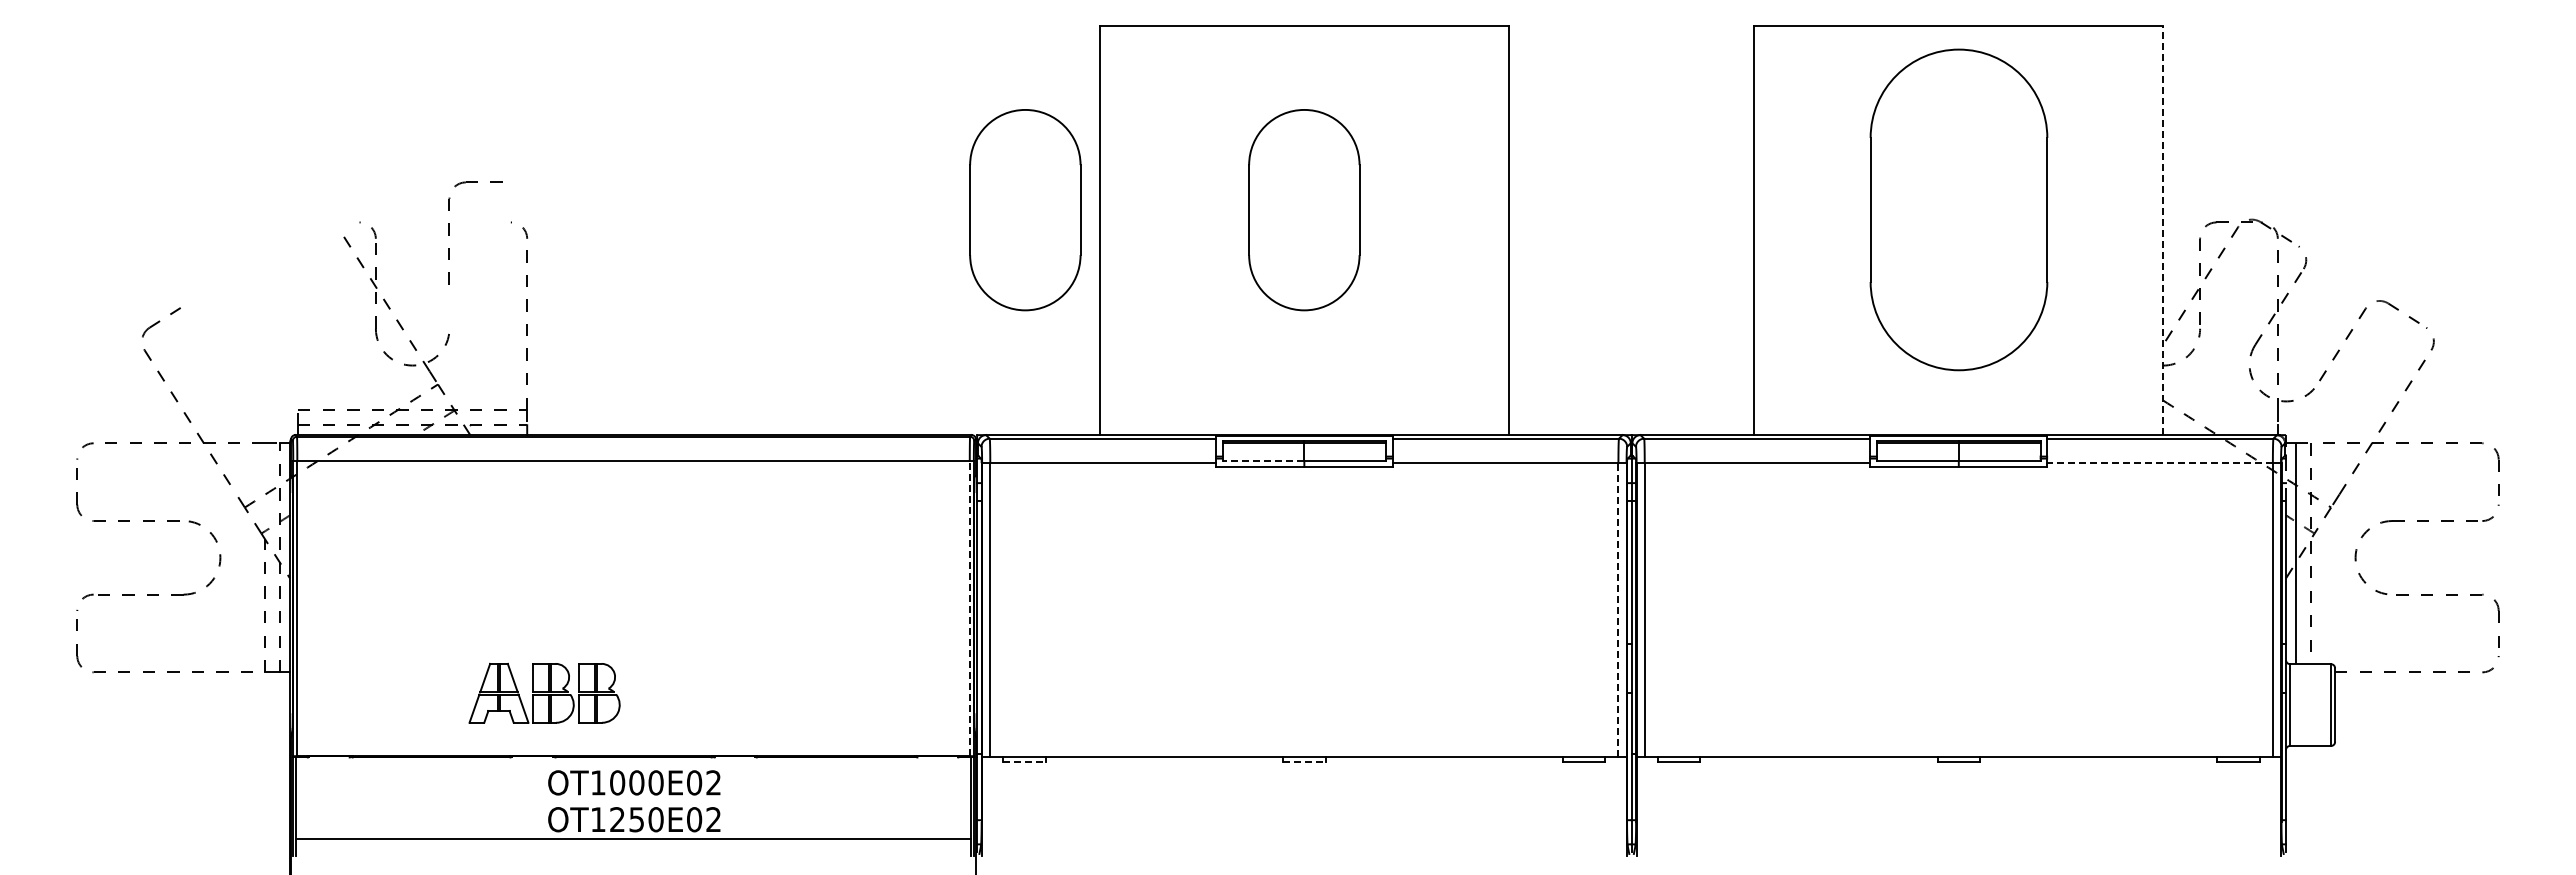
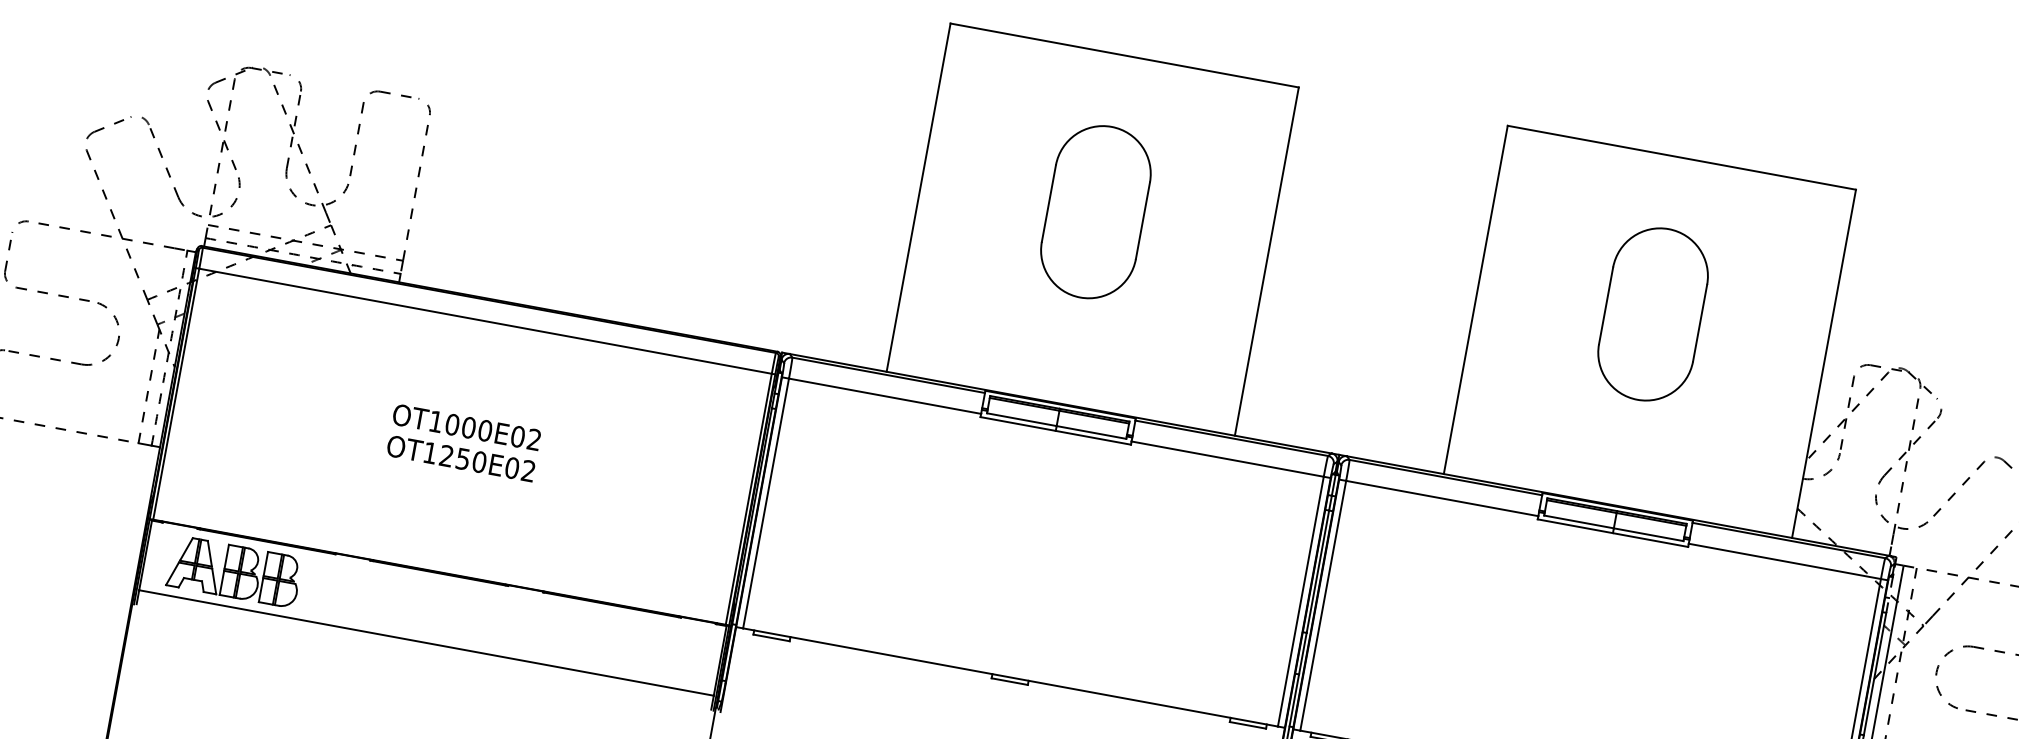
part: (1025, 210) -> (858, 168), removed
part: (1958, 210) -> (1652, 314), size x0.62
line: (2163, 230) -> (1824, 363), dashed -> solid
part: (449, 232) -> (358, 131), moved
part: (288, 296) -> (217, 126), added
line: (1263, 461) -> (1021, 419), dashed -> solid
line: (2160, 463) -> (1785, 561), dashed -> solid
line: (969, 608) -> (748, 499), dashed -> solid
line: (1618, 609) -> (1300, 601), dashed -> solid
part: (544, 692) -> (234, 571), moved
line: (1025, 761) -> (772, 638), dashed -> solid
line: (1304, 761) -> (1009, 681), dashed -> solid
text: (634, 801) -> (464, 443), moved

